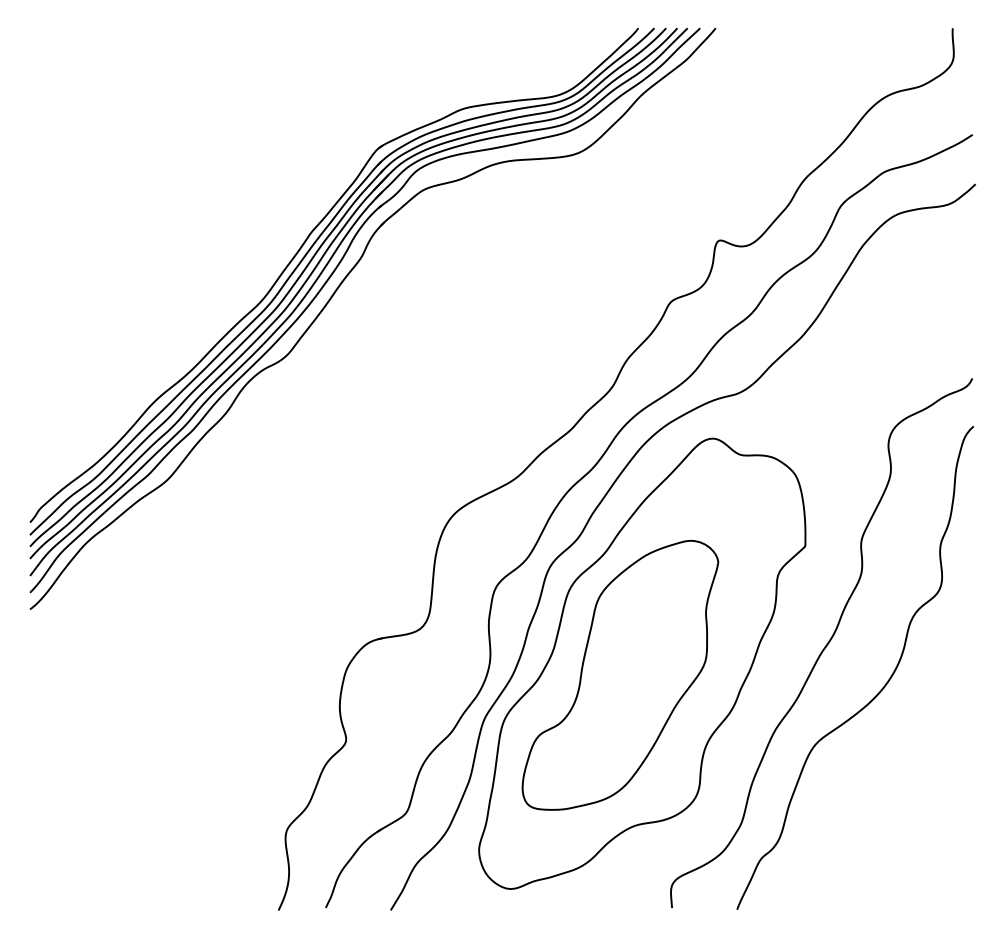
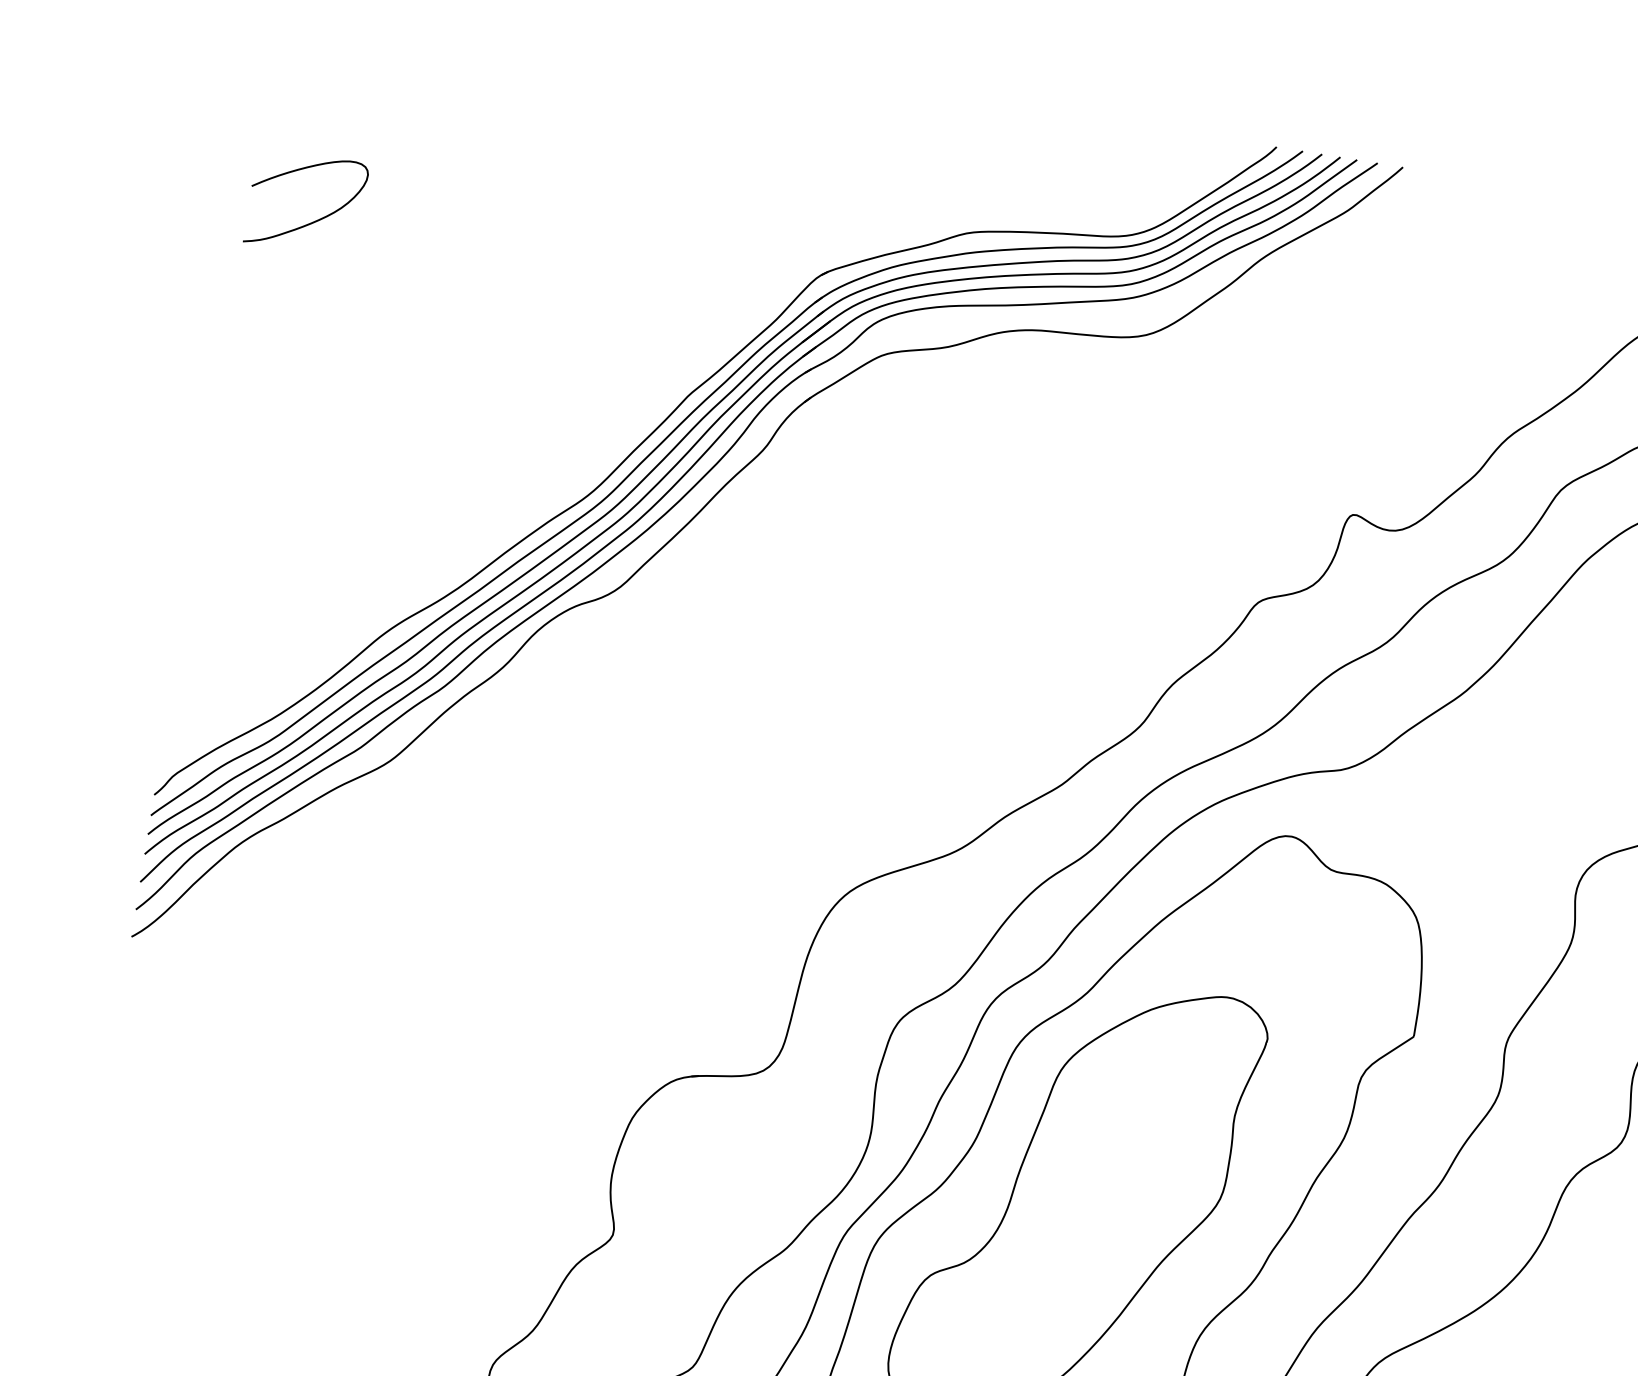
curve: (69, 164) -> (312, 220), added

